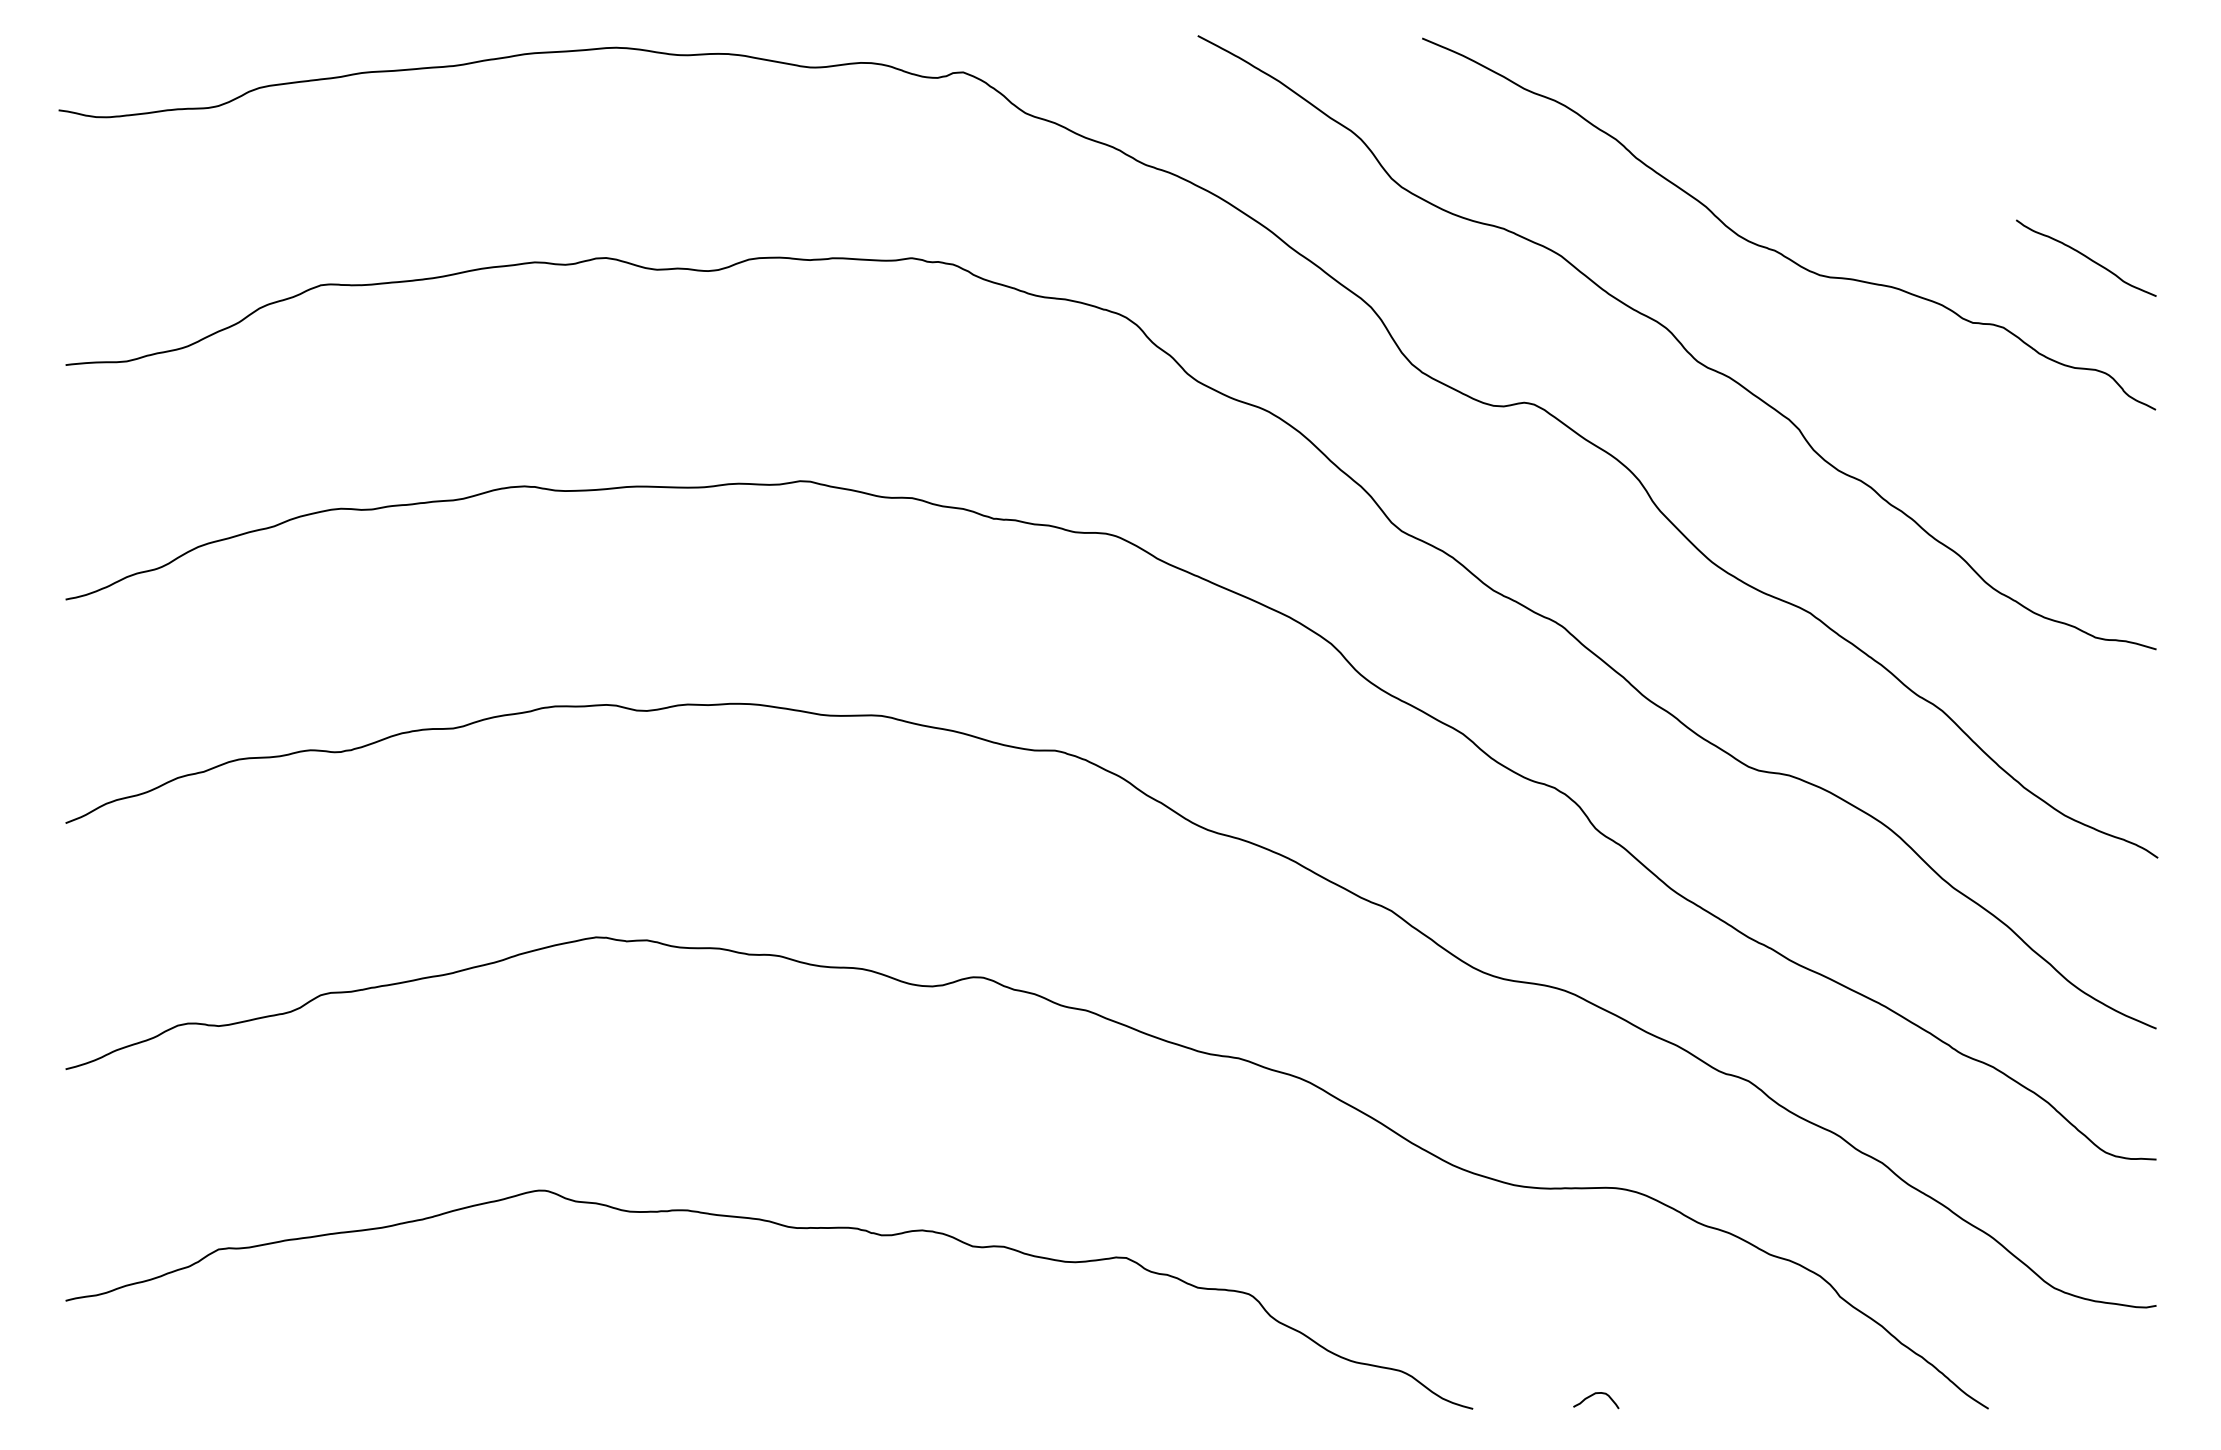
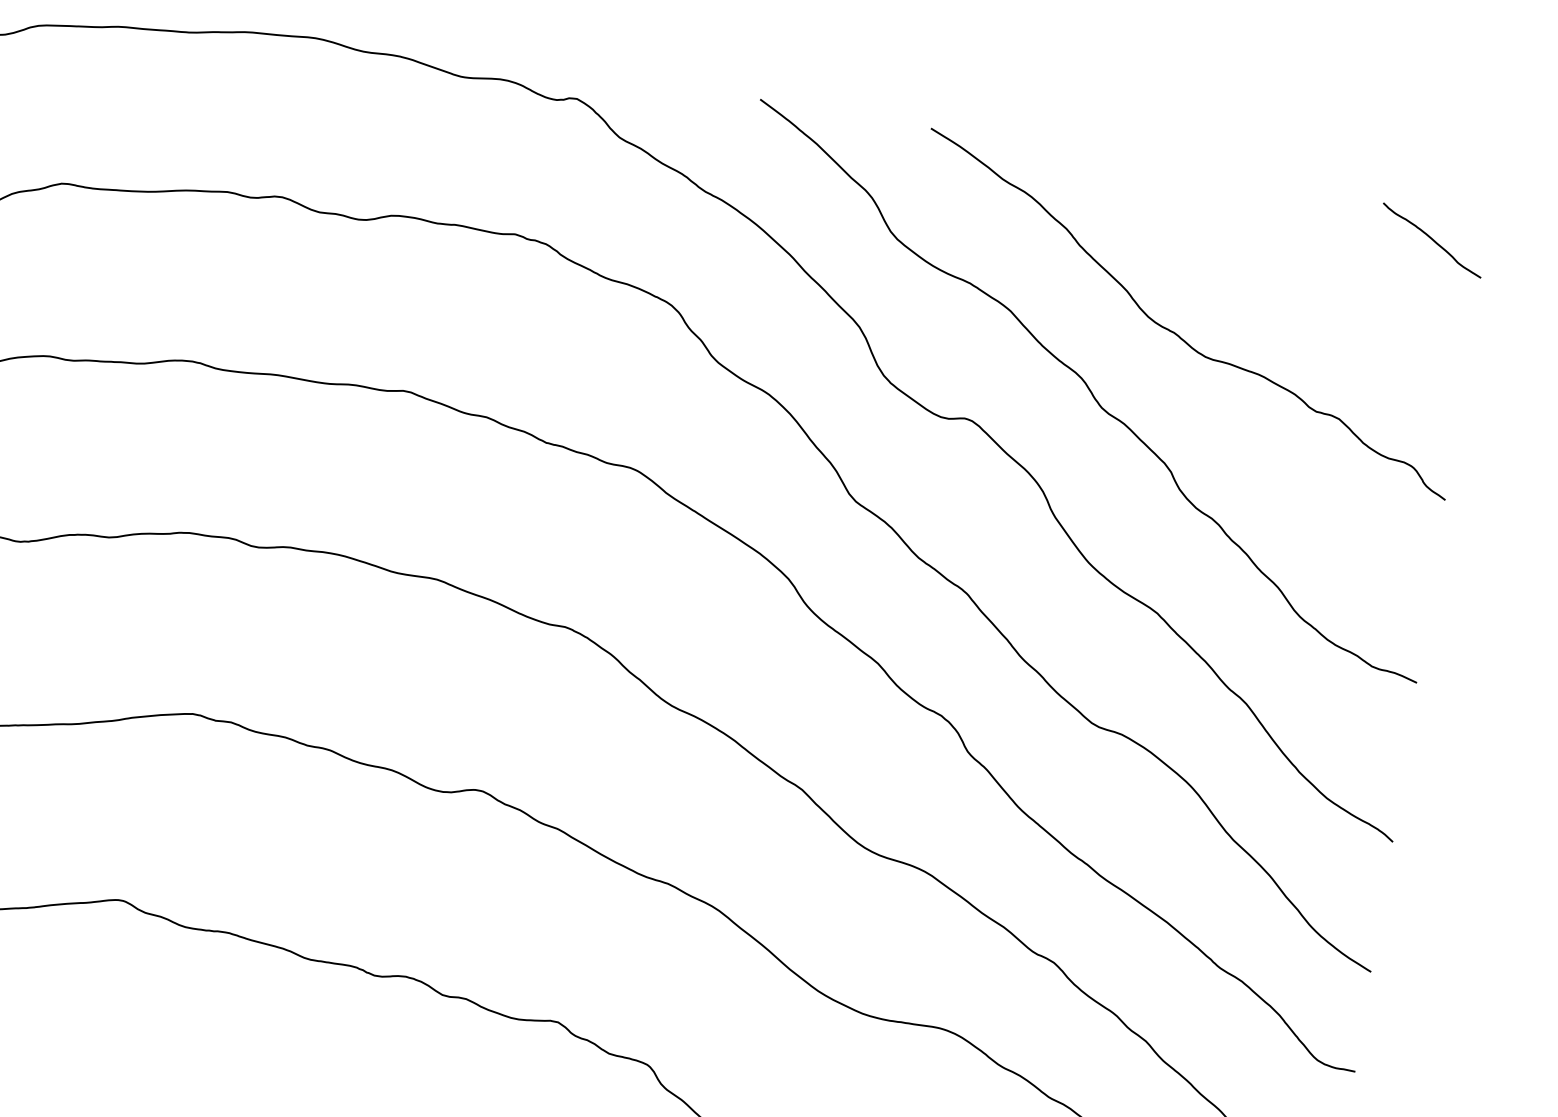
curve: (2086, 257) -> (1432, 239), moved

